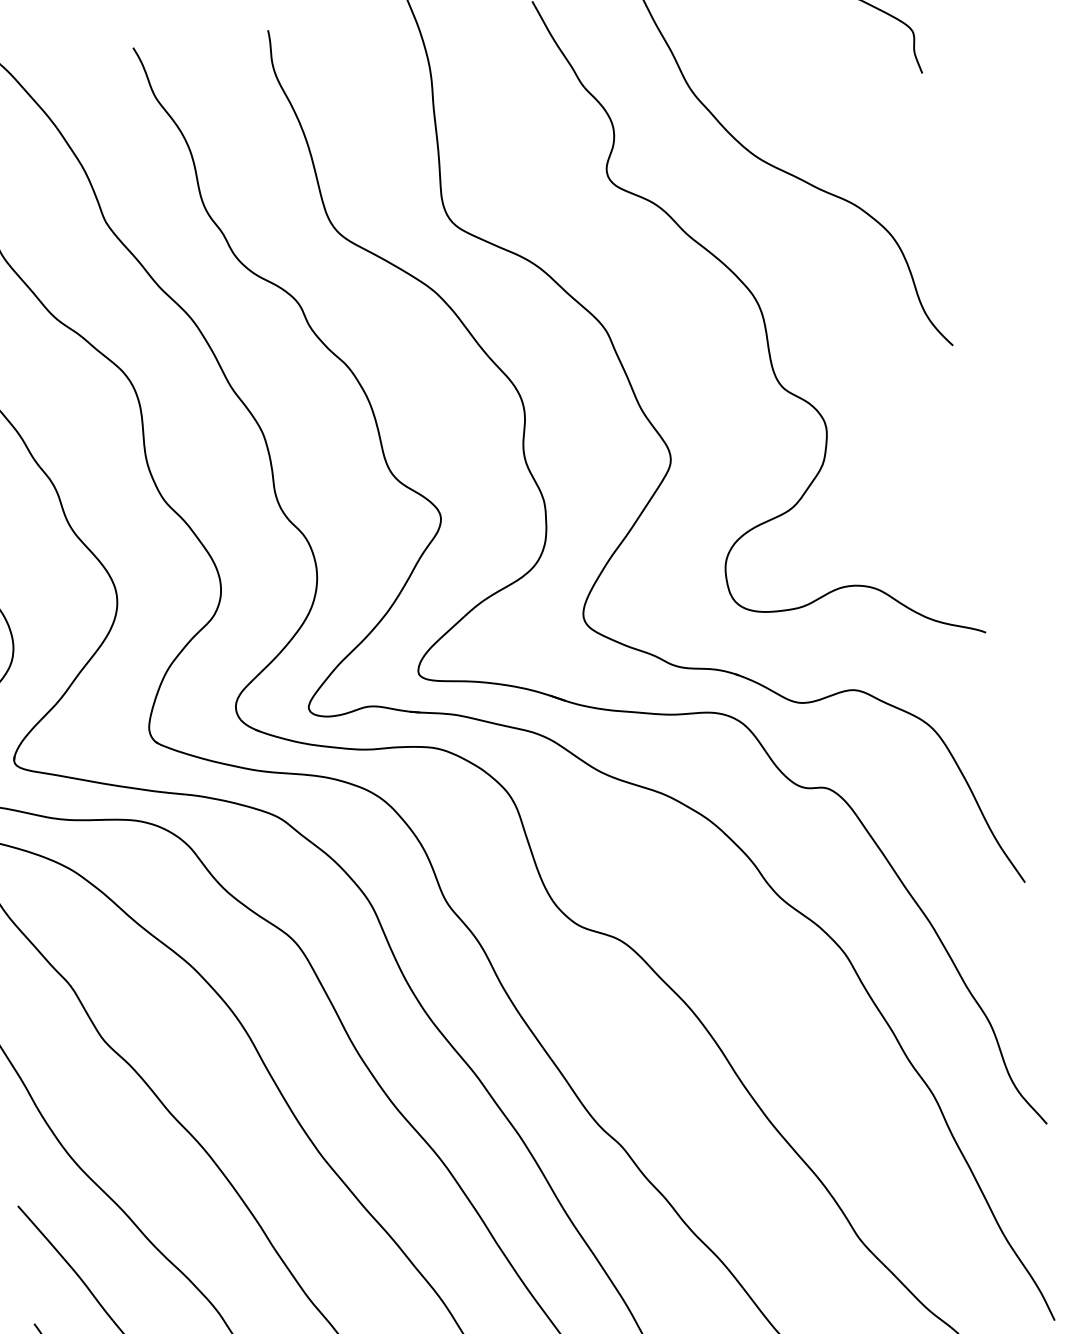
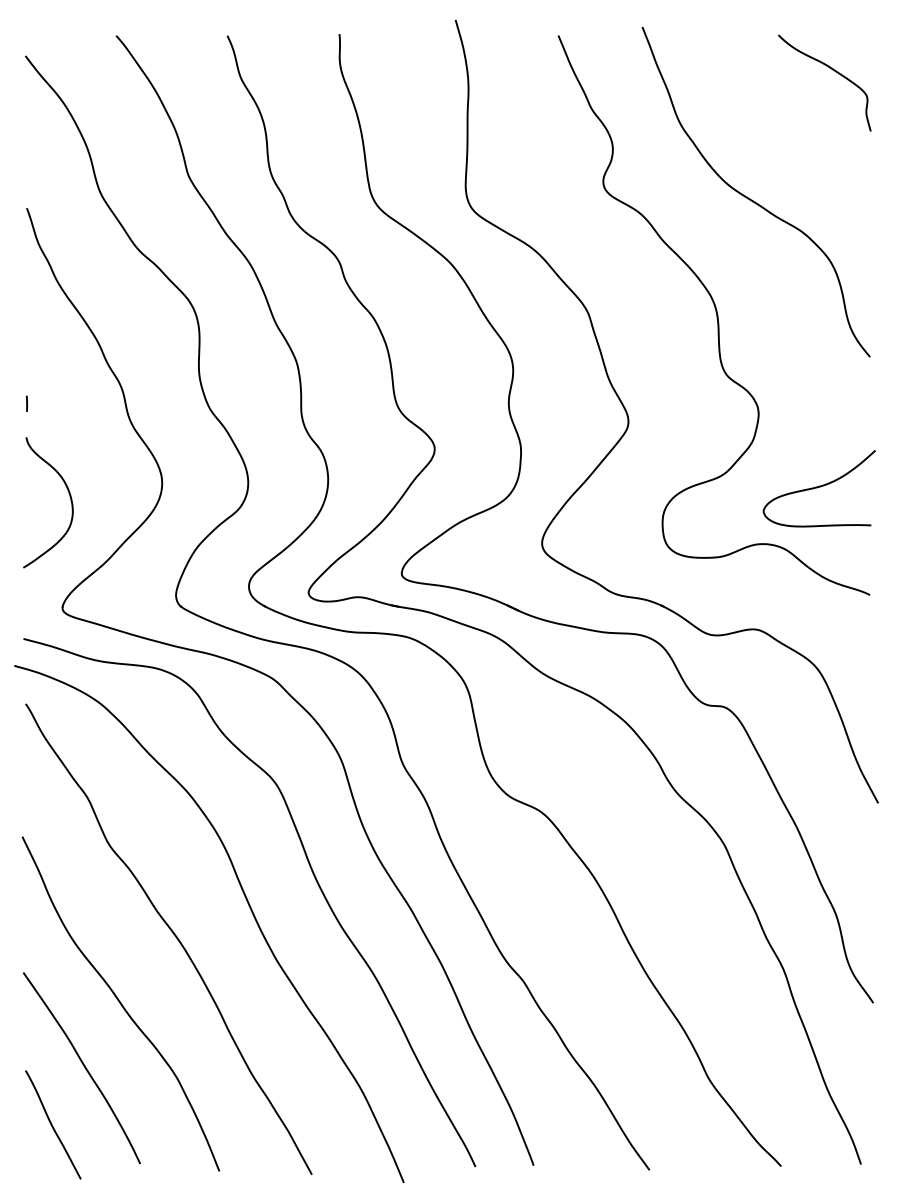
curve: (908, 510) -> (818, 487), added

